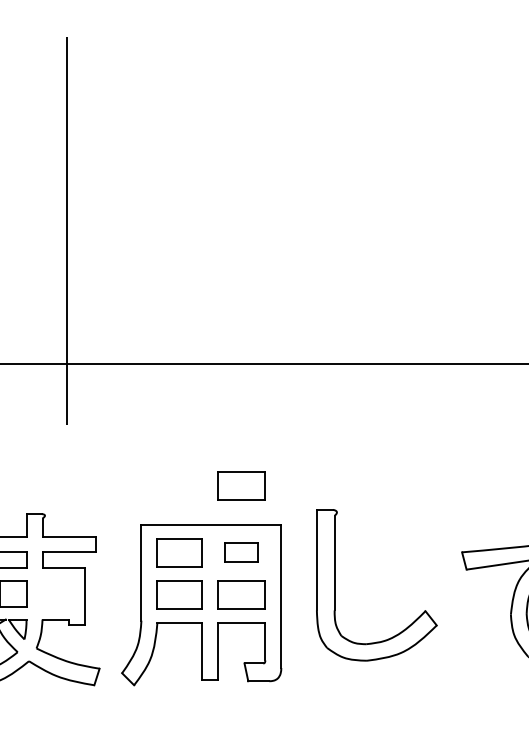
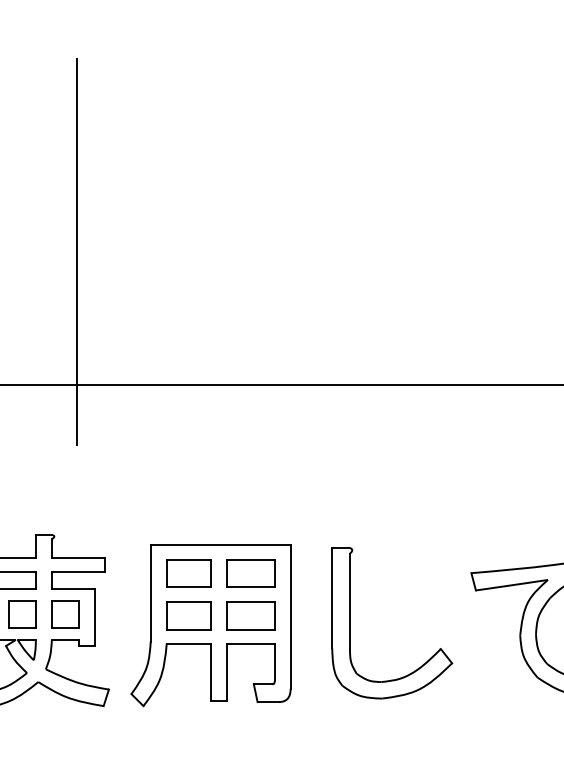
part: (241, 485) -> (250, 506), removed
part: (241, 552) -> (250, 573), size x1.43
part: (335, 585) -> (350, 623), moved
part: (56, 593) -> (65, 614), added

